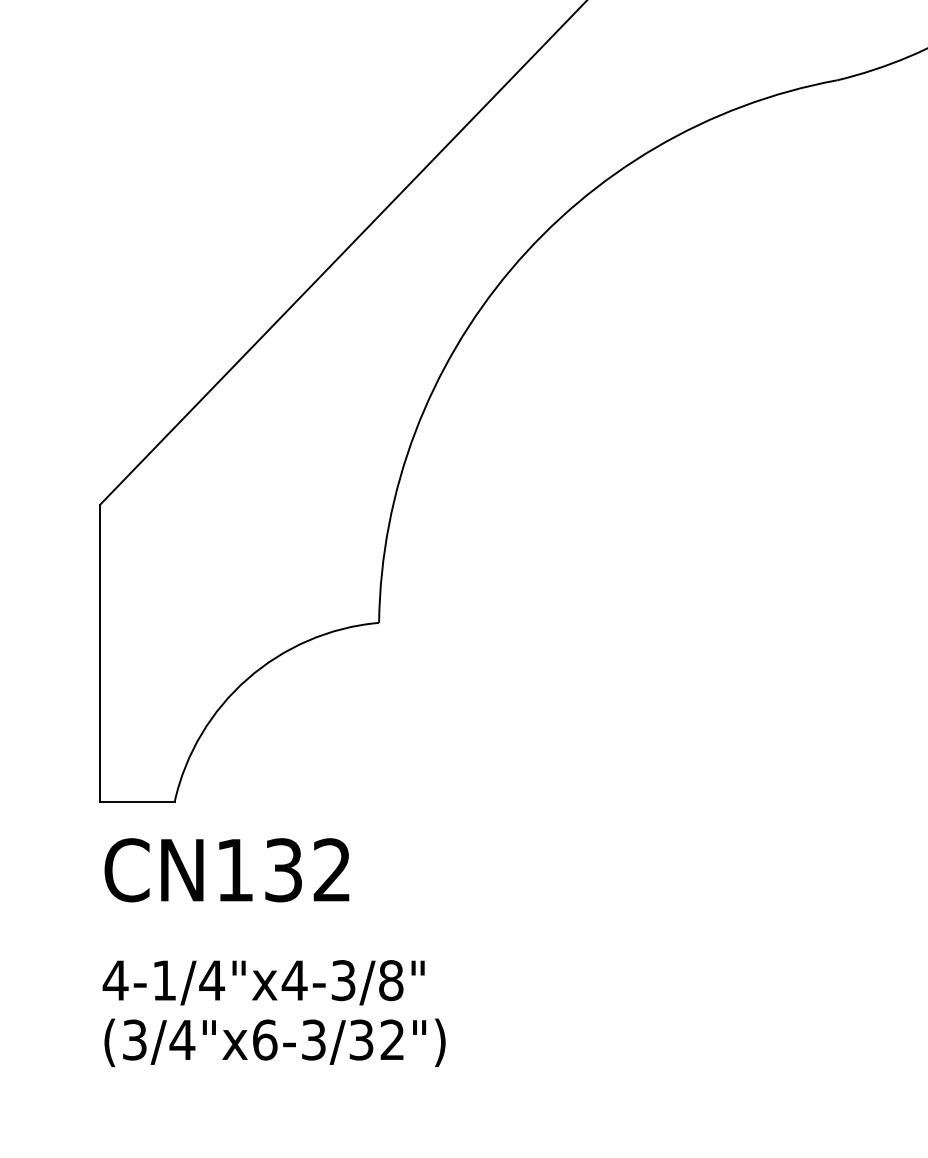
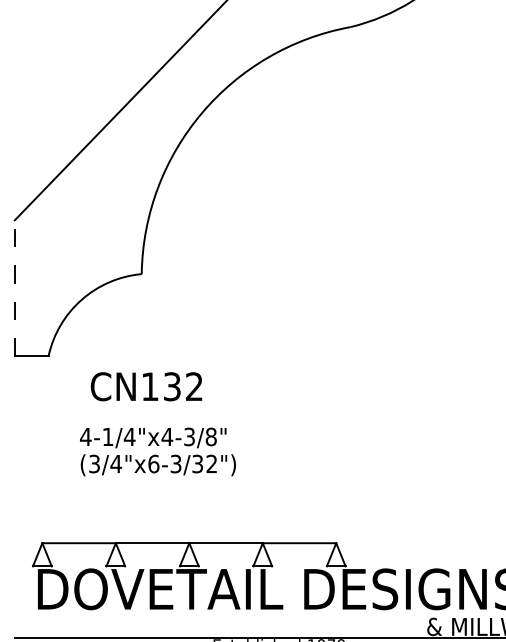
line: (99, 654) -> (14, 288), solid -> dashed
text: (226, 869) -> (146, 386), moved
text: (273, 1012) -> (157, 451), moved

